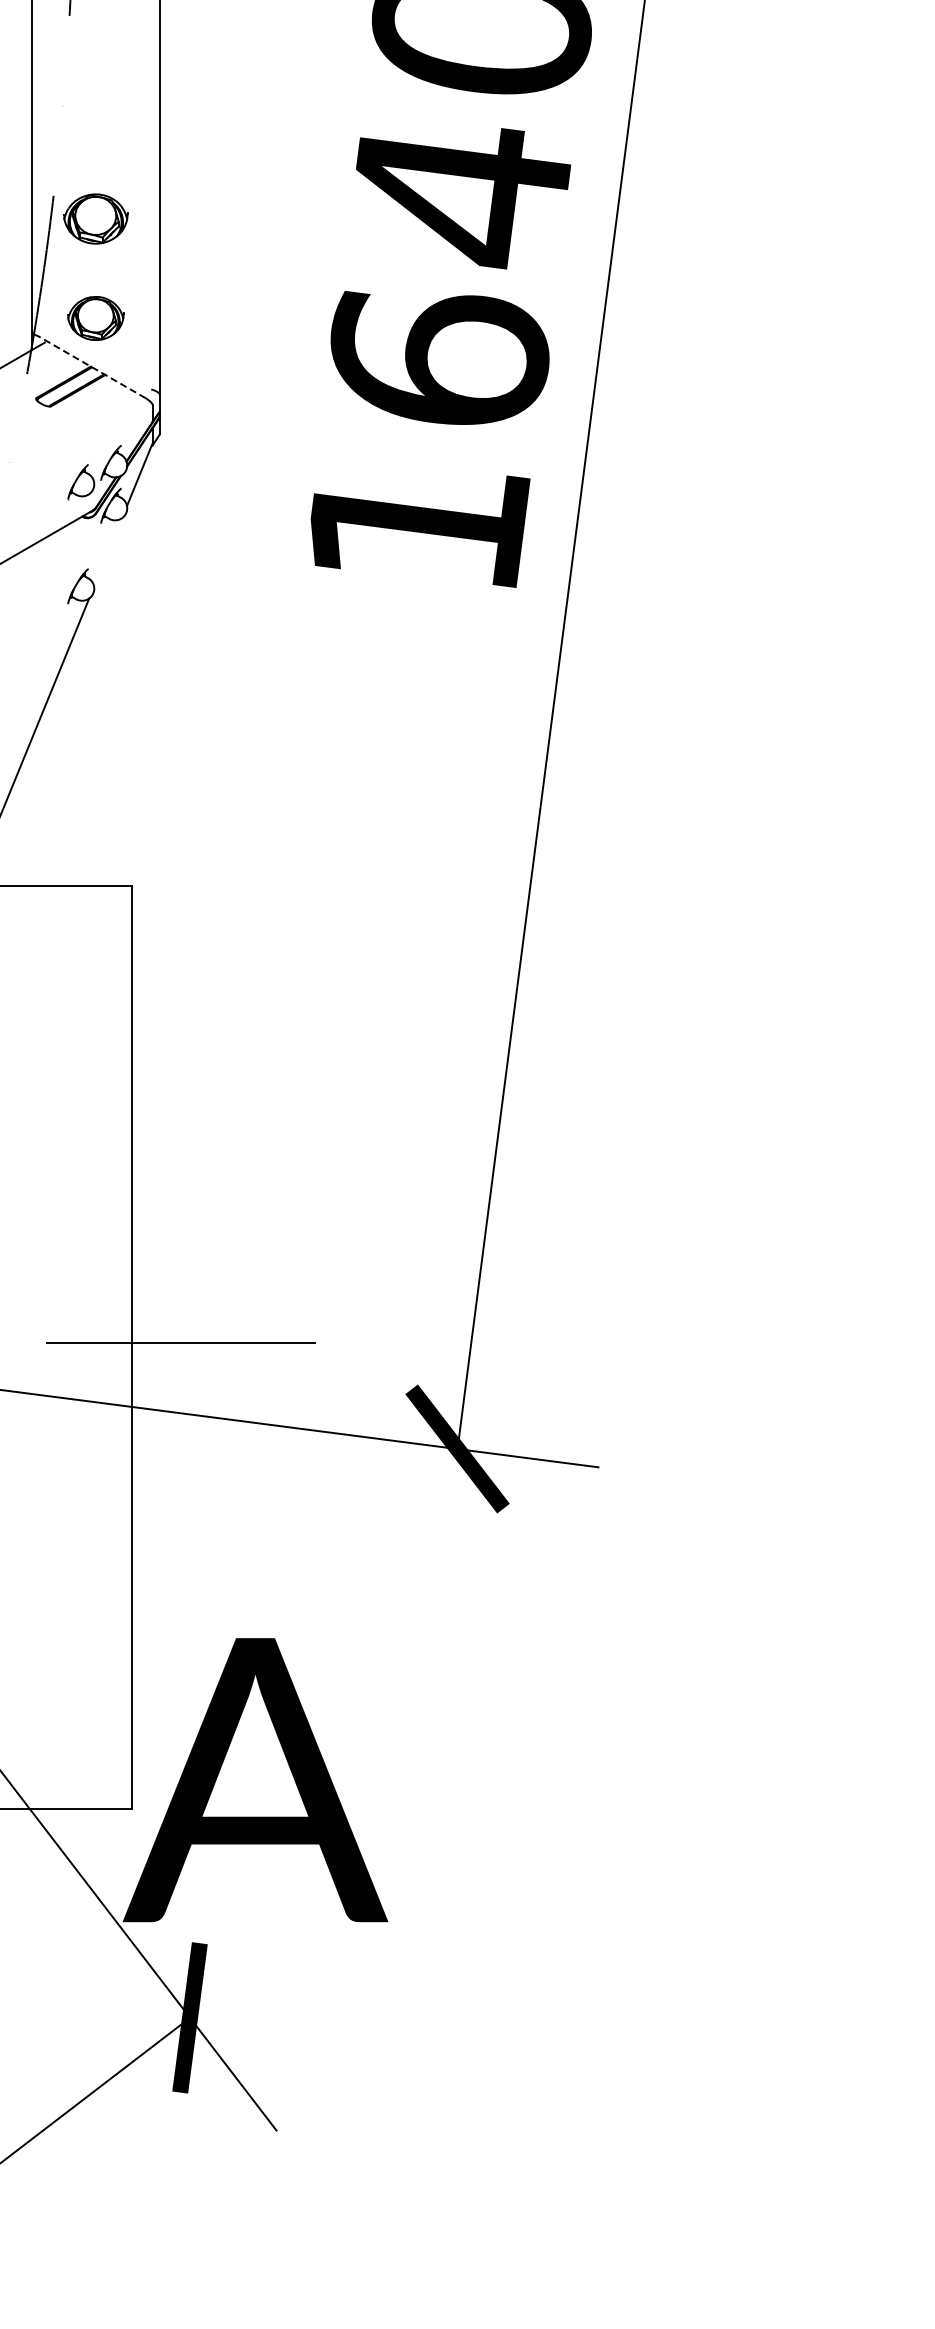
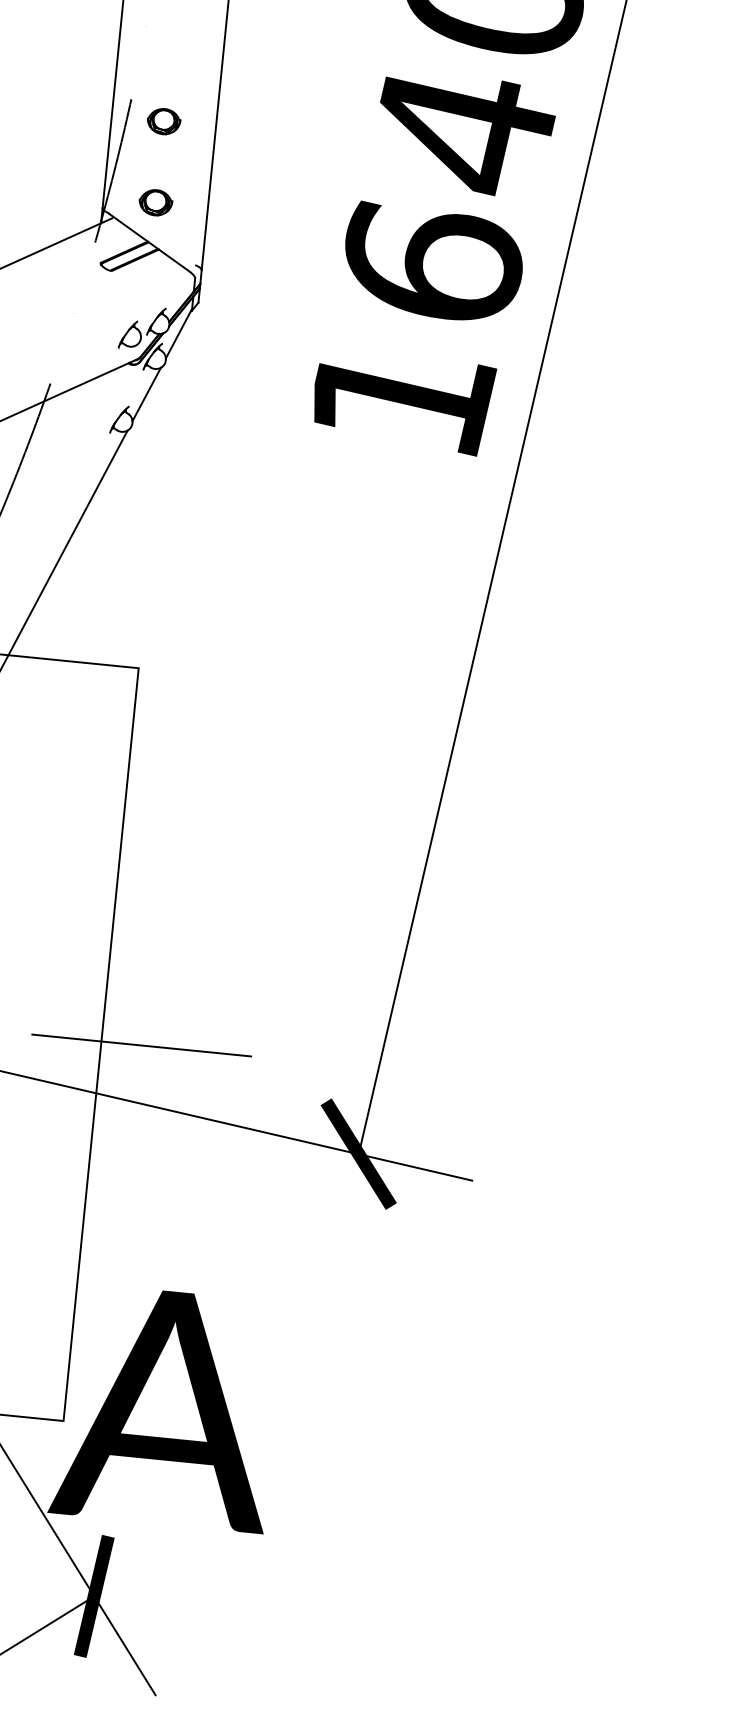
part: (95, 218) -> (163, 121), size x0.62
part: (95, 318) -> (155, 202), size x0.71
line: (93, 367) -> (149, 242), dashed -> solid
line: (108, 552) -> (147, 394), added

